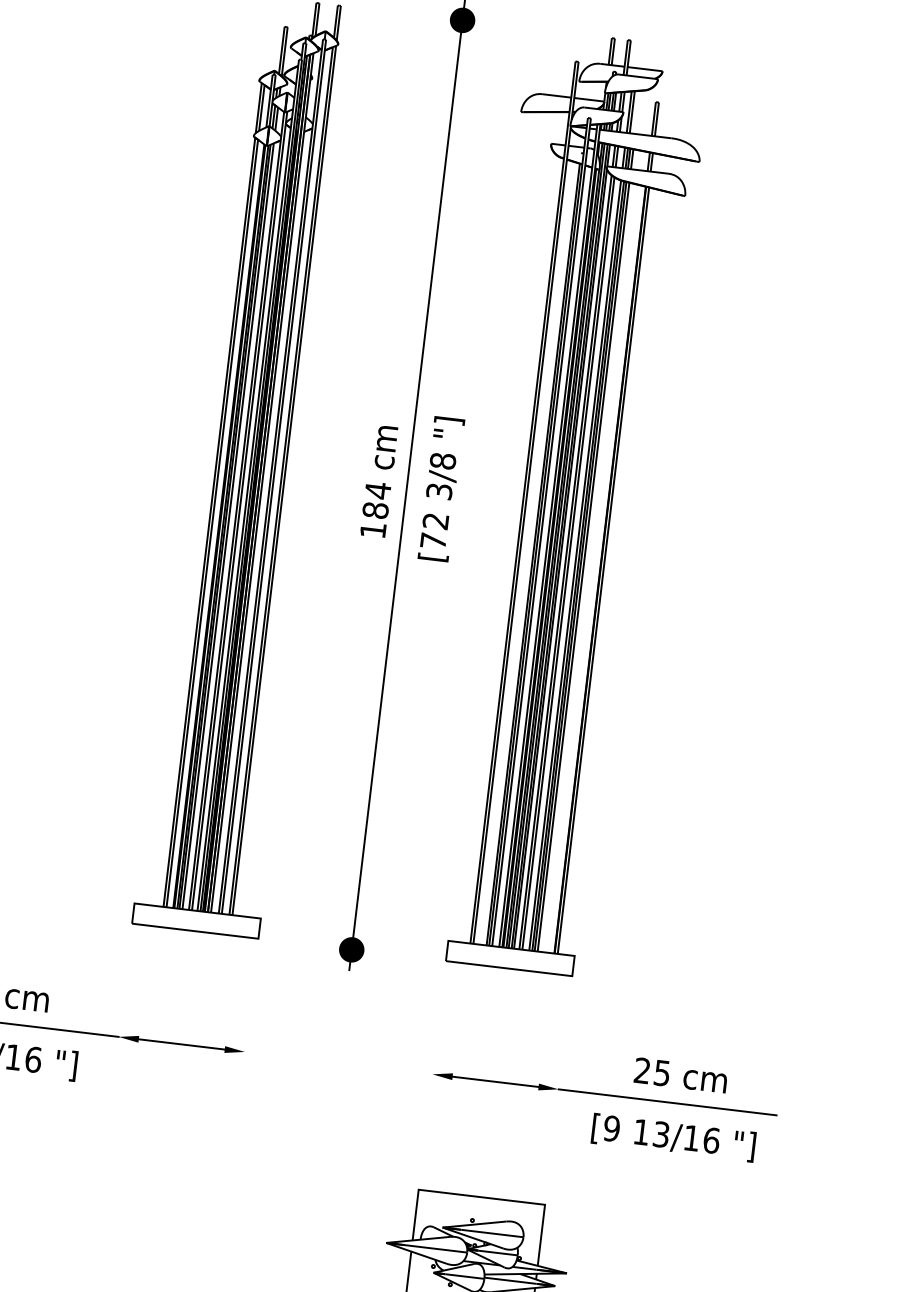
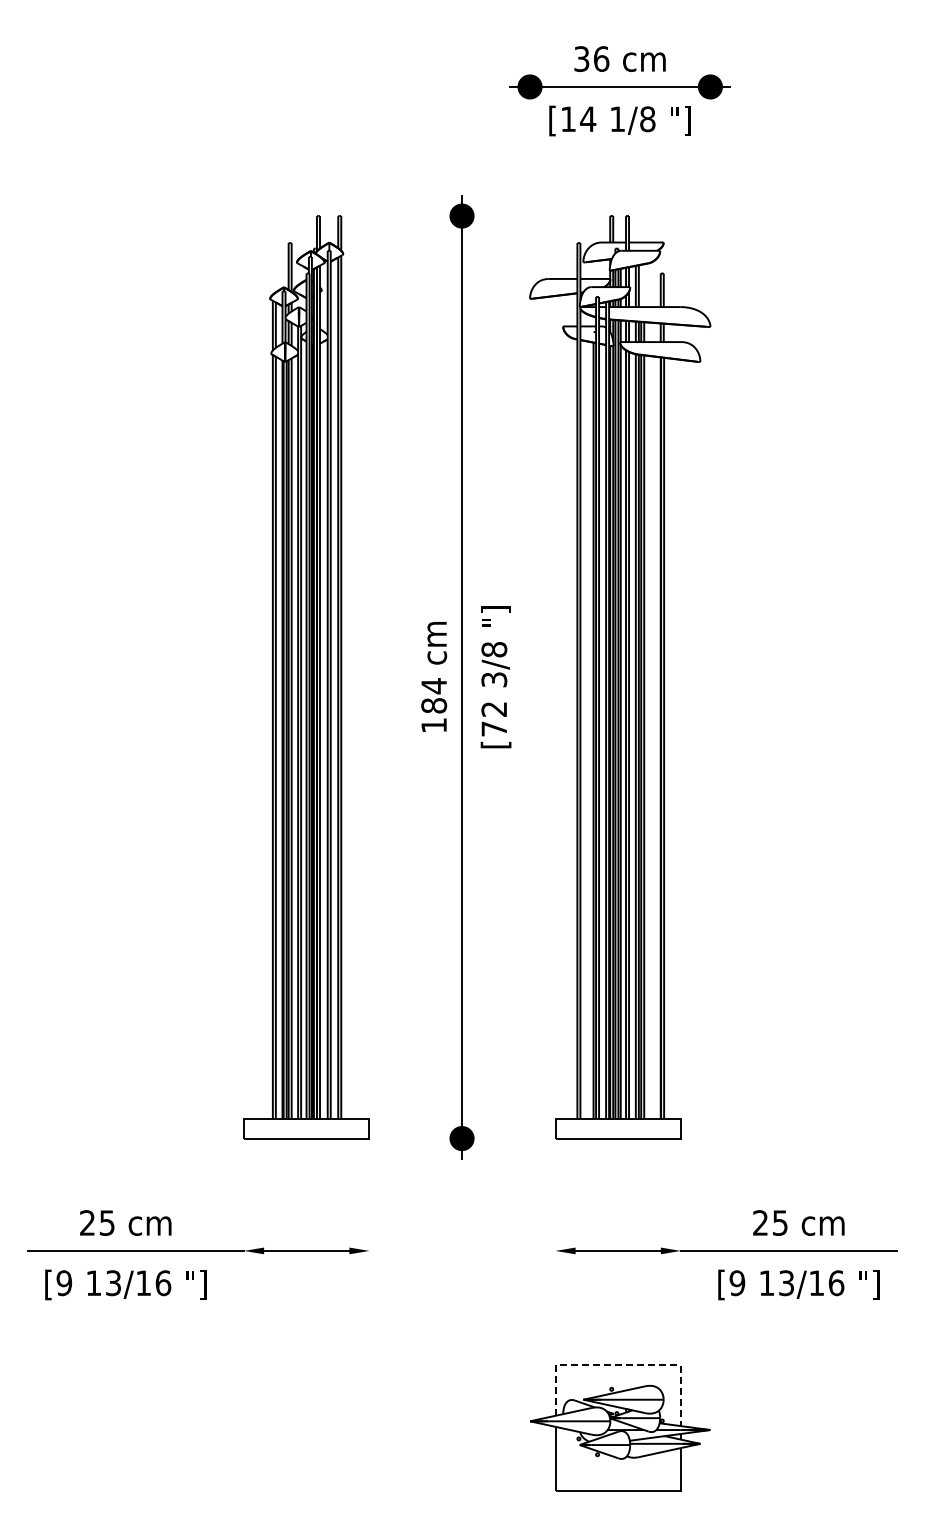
line: (487, 1197) -> (623, 1365), solid -> dashed

